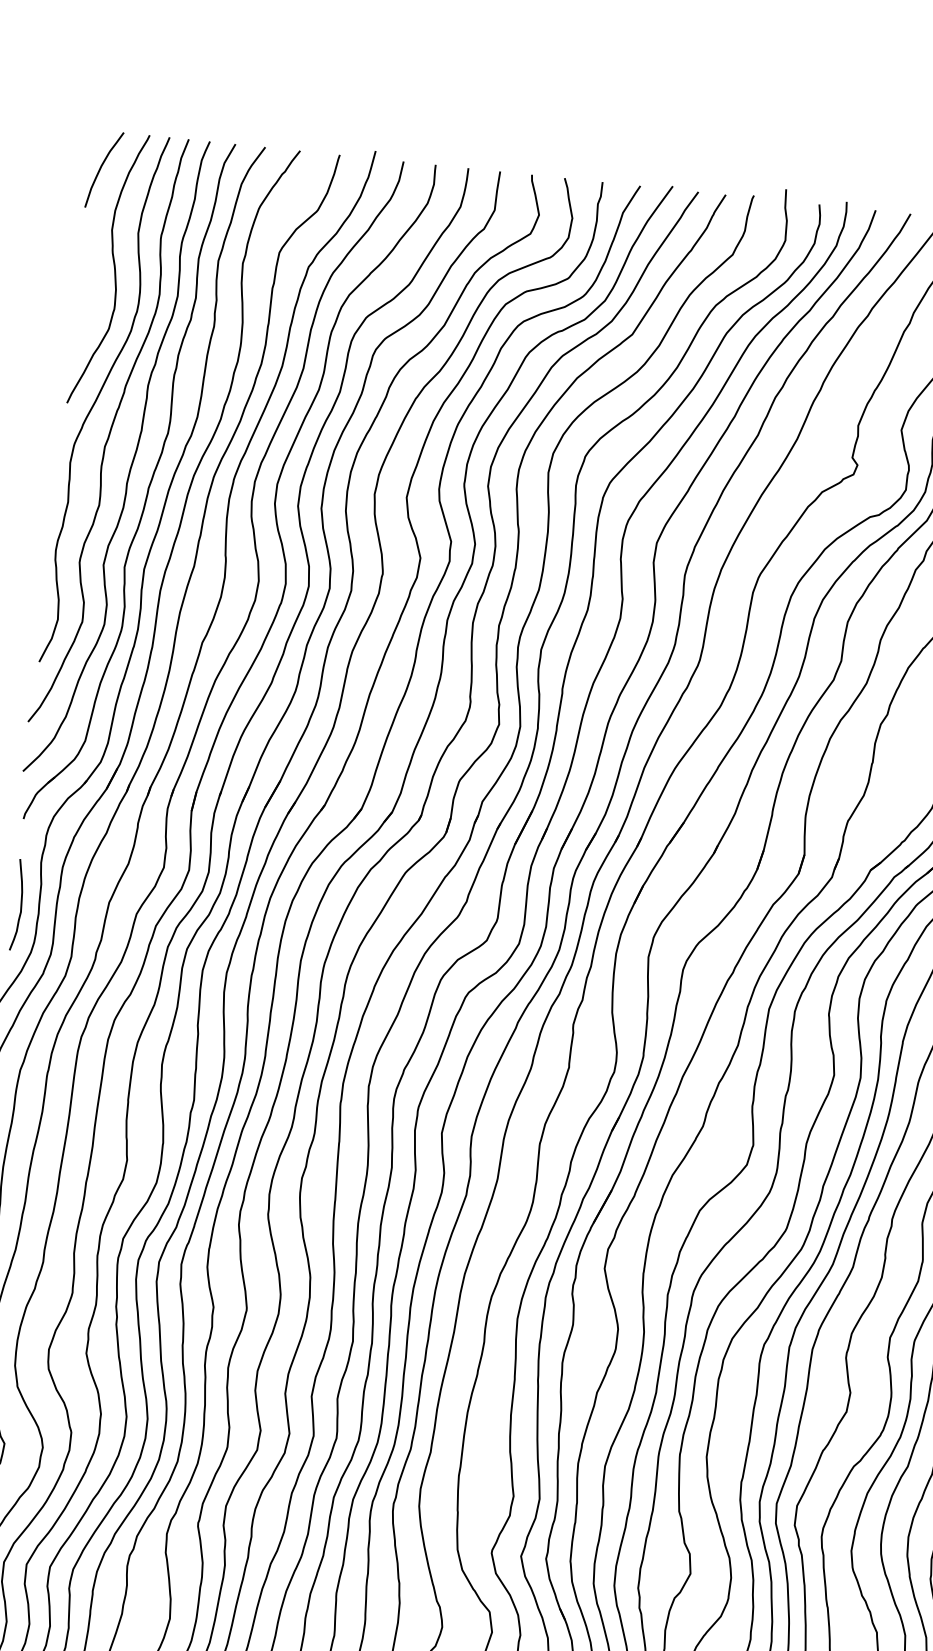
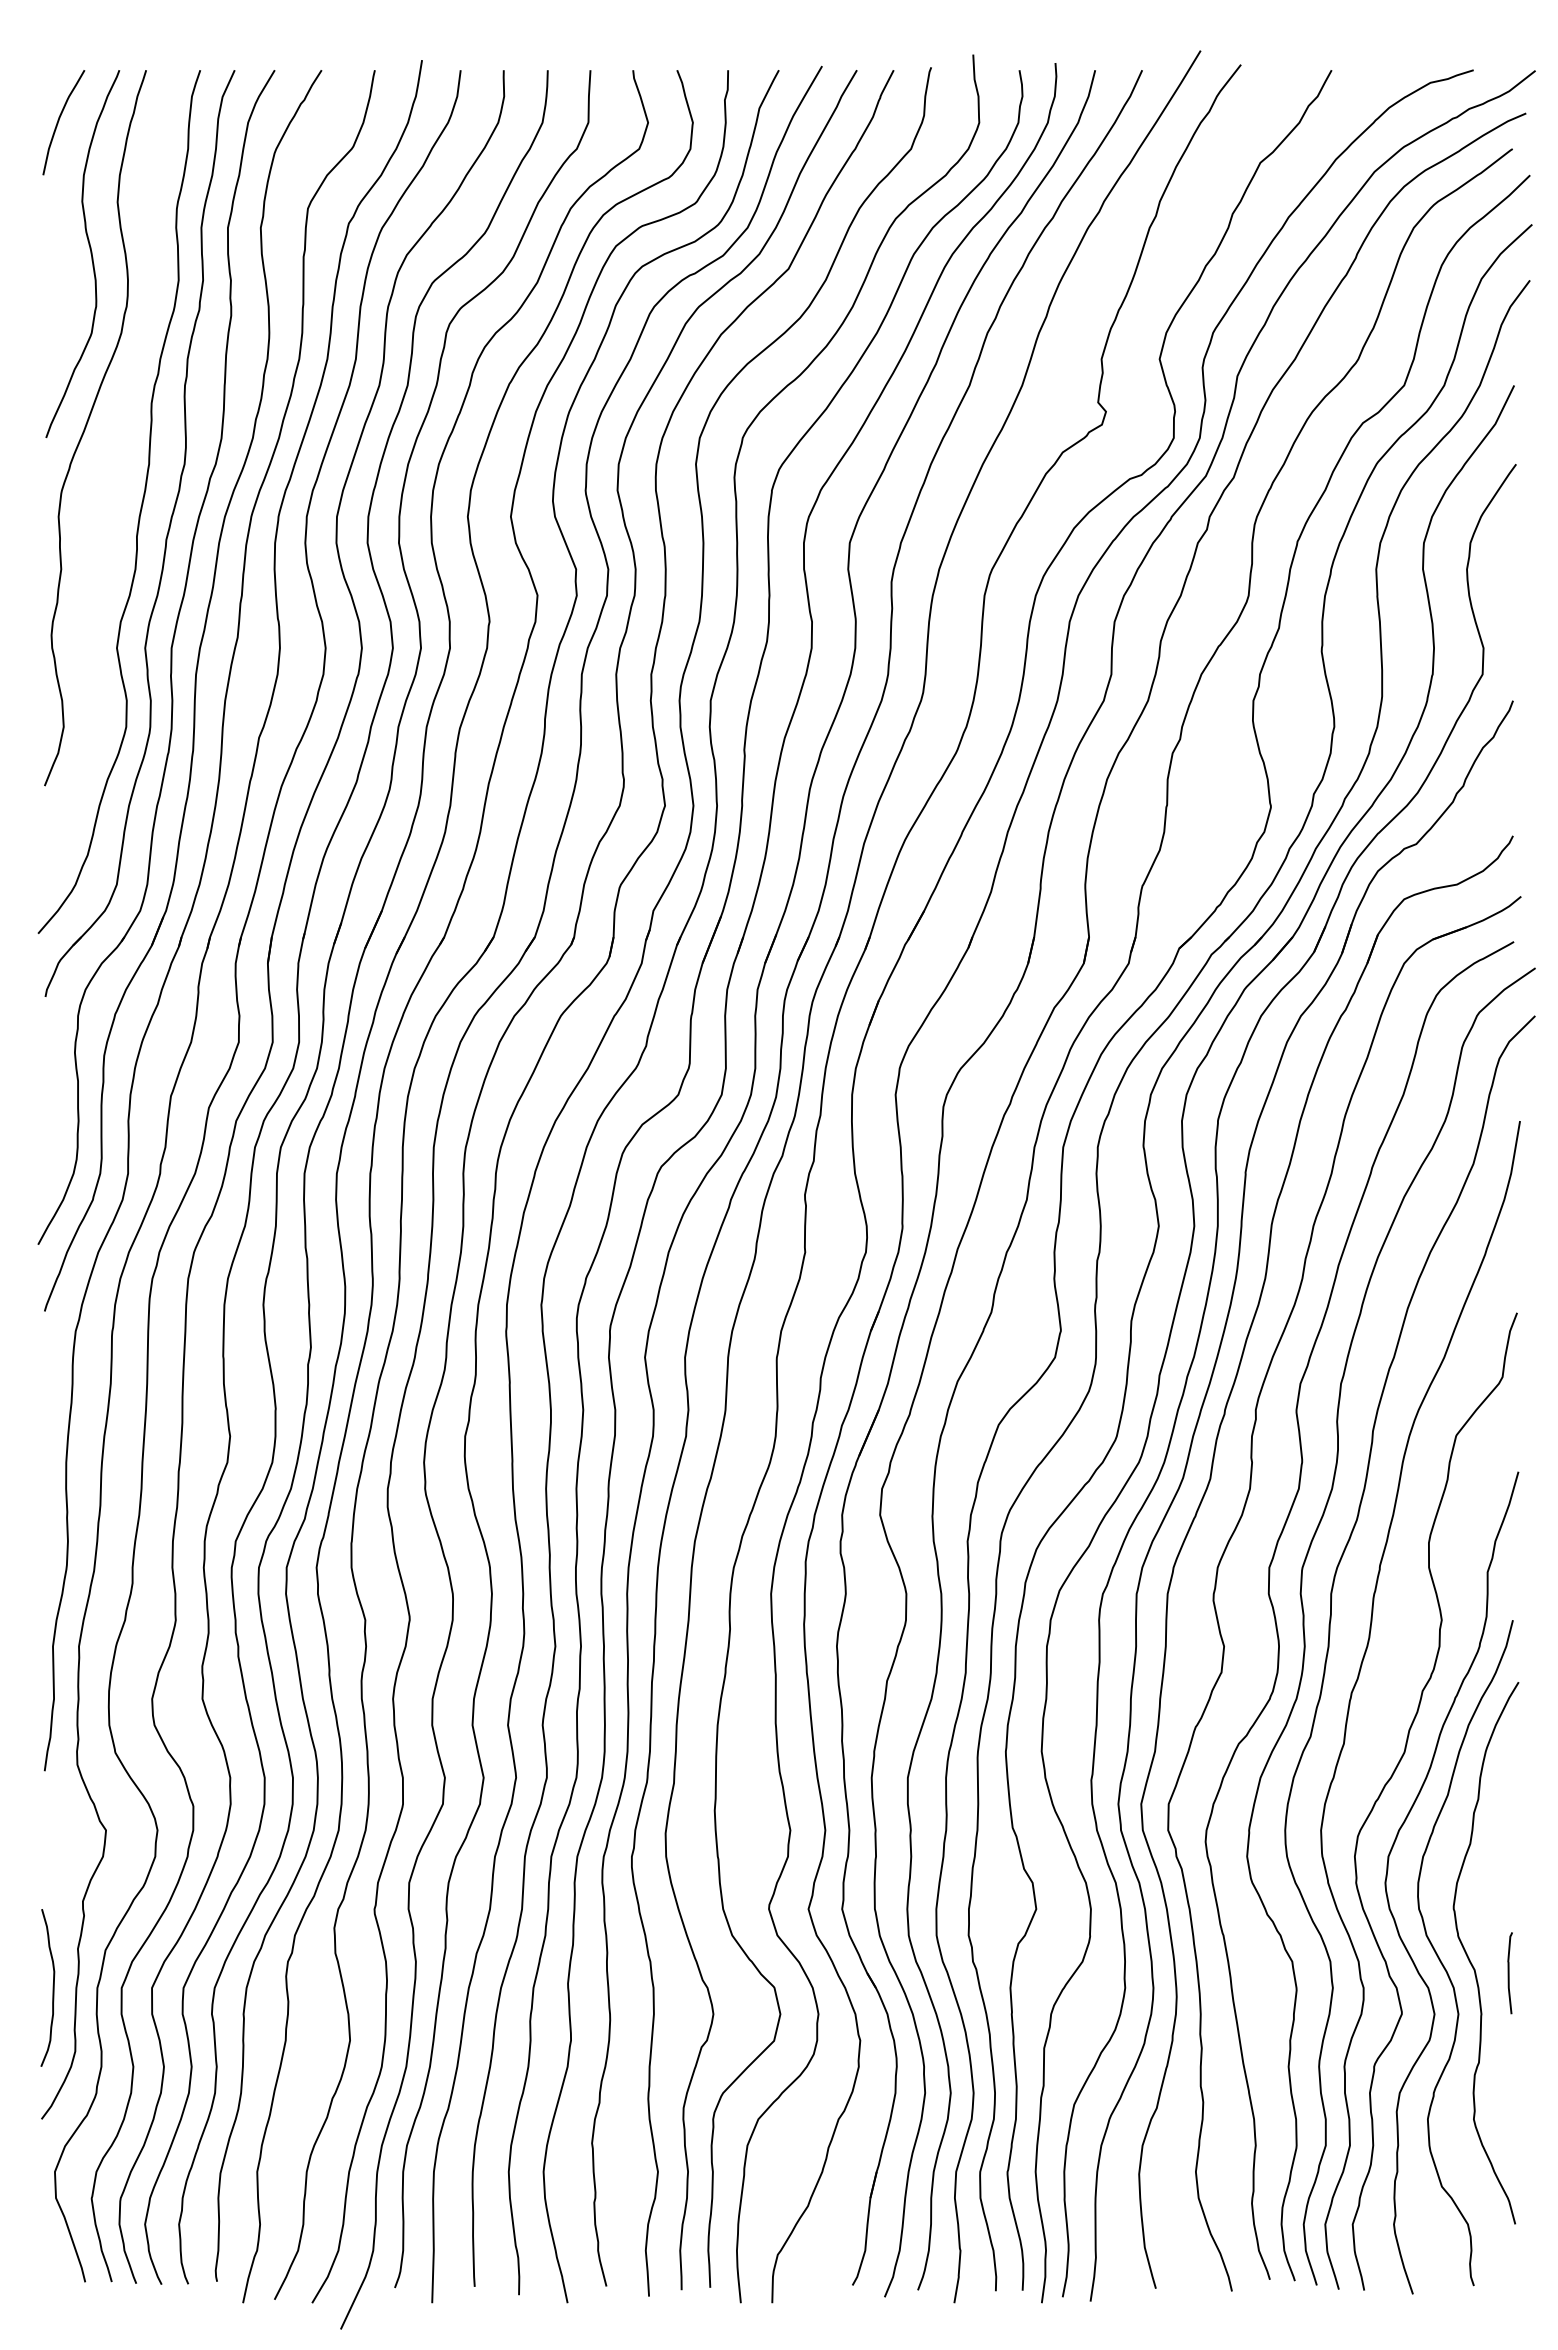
curve: (109, 431) -> (106, 469), removed
curve: (20, 904) -> (53, 1111), removed

